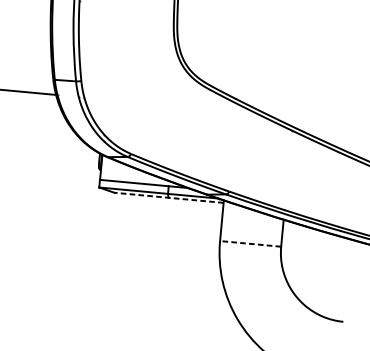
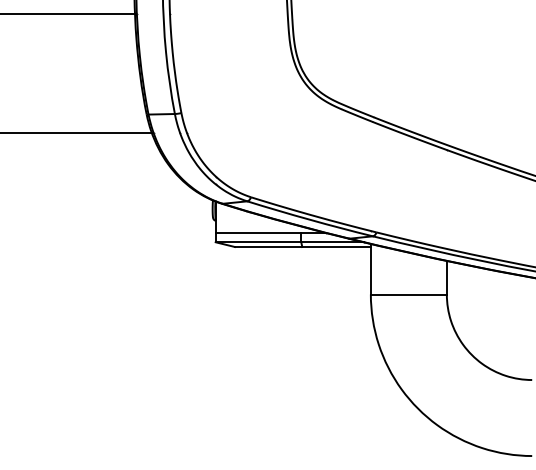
line: (168, 198) -> (302, 247), dashed -> solid
line: (250, 243) -> (408, 294), dashed -> solid

